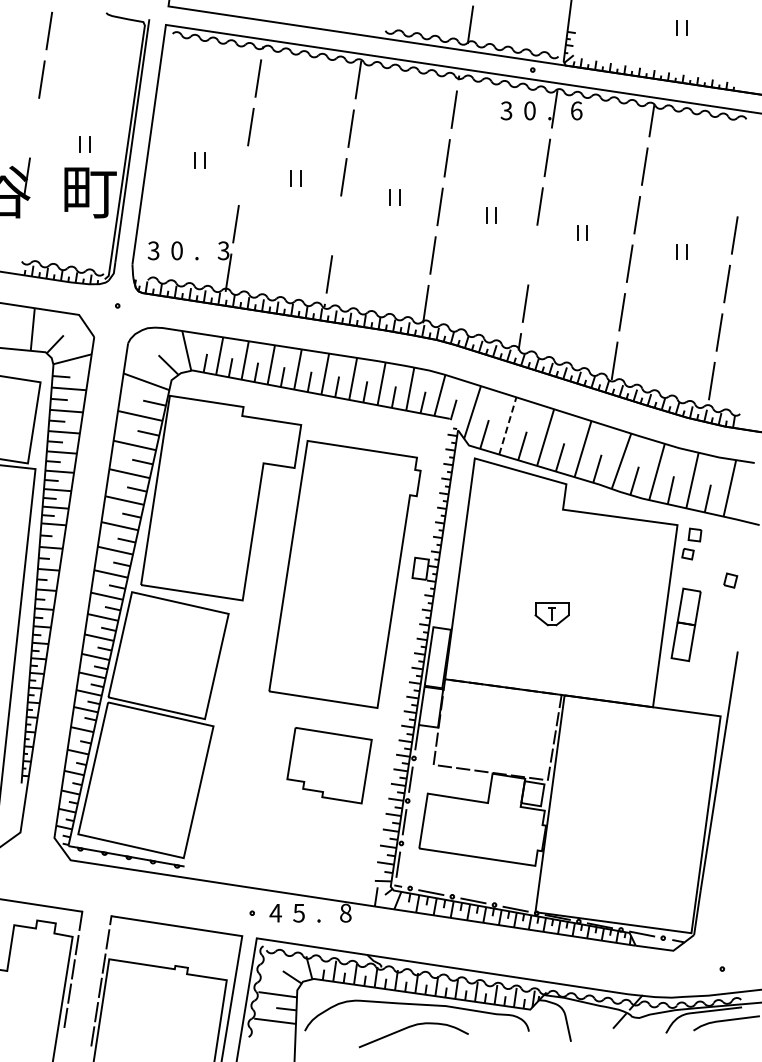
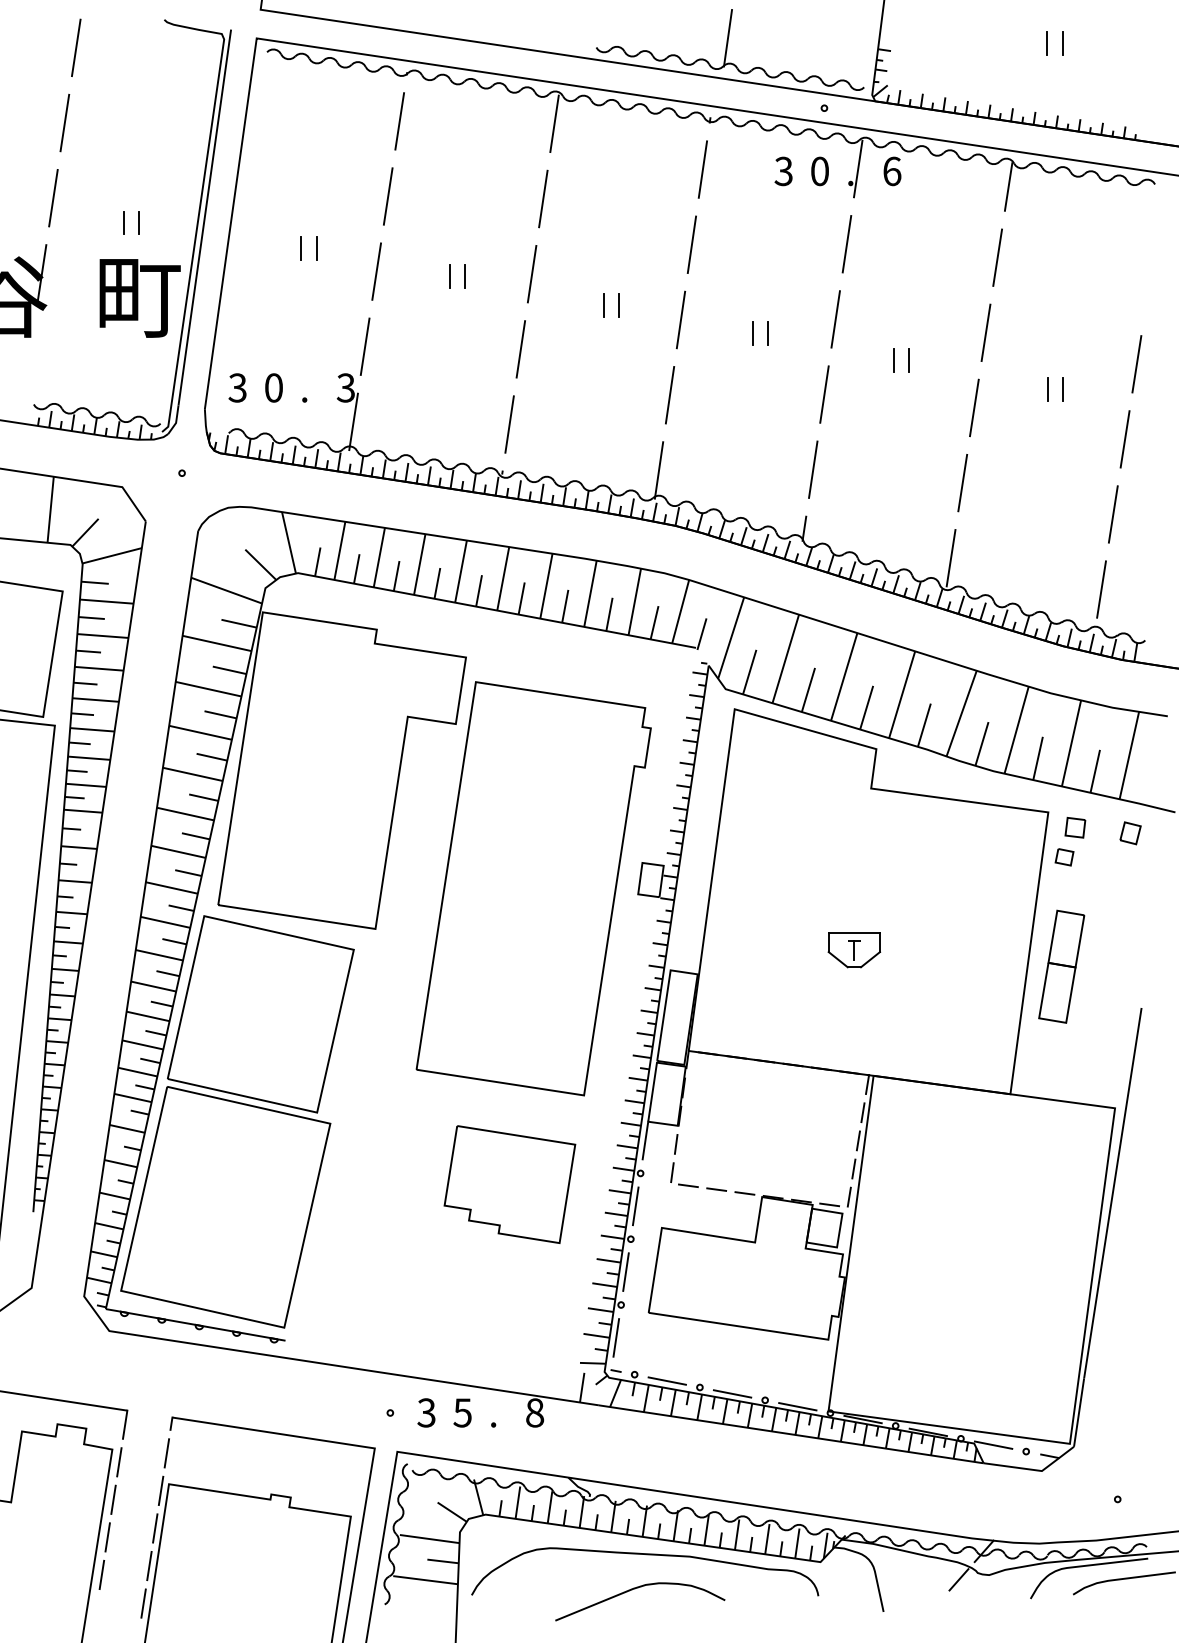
line: (34, 127) -> (53, 197), added
line: (243, 175) -> (376, 271), added
line: (336, 225) -> (520, 348), added
line: (532, 254) -> (823, 393), added
line: (507, 425) -> (785, 658), dashed -> solid
part: (730, 580) -> (1130, 833), moved
text: (275, 912) -> (426, 1411), 4 -> 3

